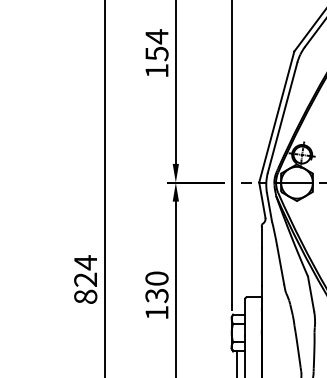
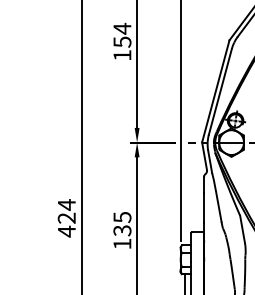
text: (157, 278) -> (122, 217), 130 -> 135
text: (85, 296) -> (66, 231), 824 -> 424

